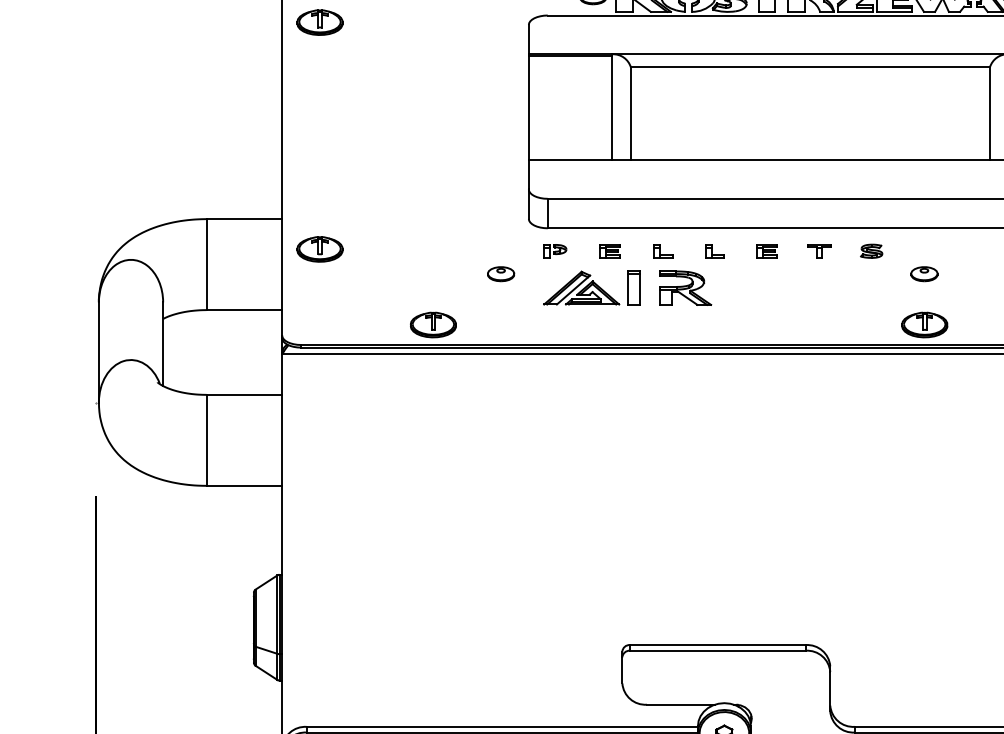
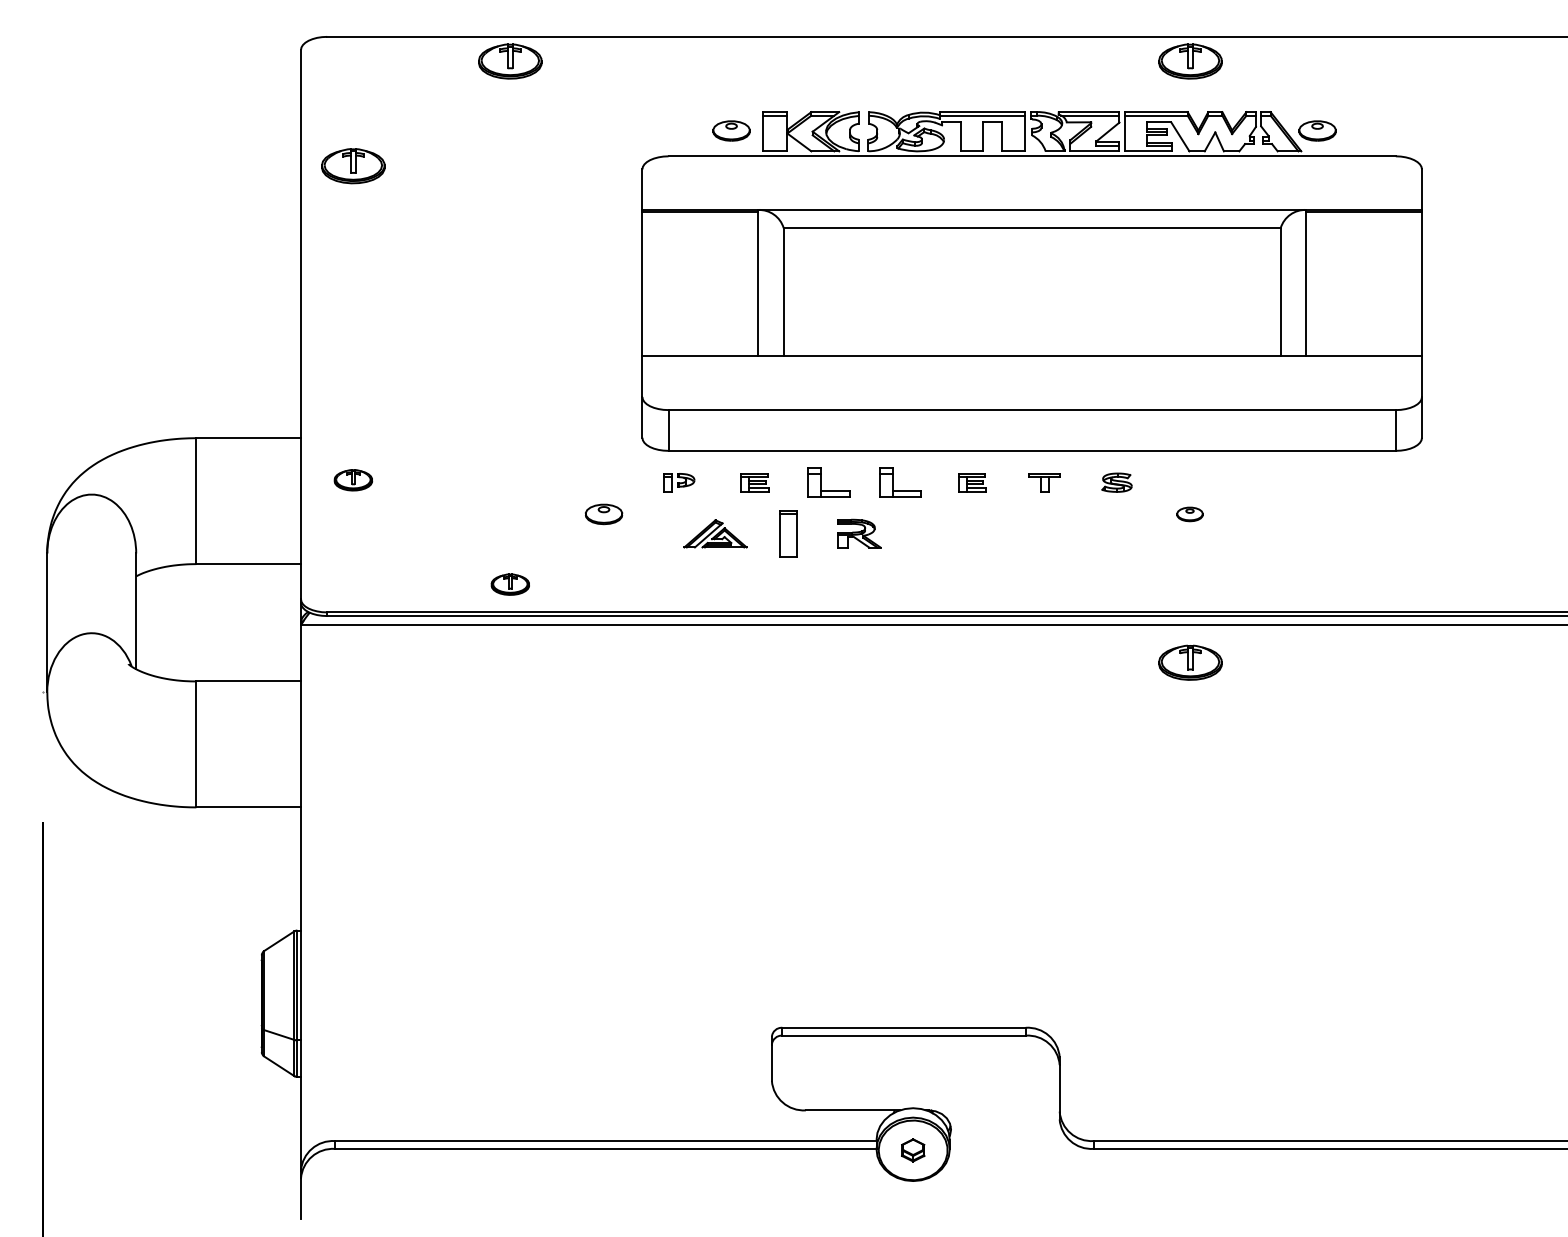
part: (320, 249) -> (353, 480), size x0.6
part: (663, 251) -> (828, 482), size x1.6
part: (714, 251) -> (899, 482), size x1.6
part: (924, 274) -> (1189, 514), size x0.7
part: (581, 287) -> (715, 533), size x0.6
part: (685, 287) -> (859, 533), size x0.6
part: (433, 324) -> (510, 584), size x0.6
part: (924, 324) -> (1190, 662), moved

